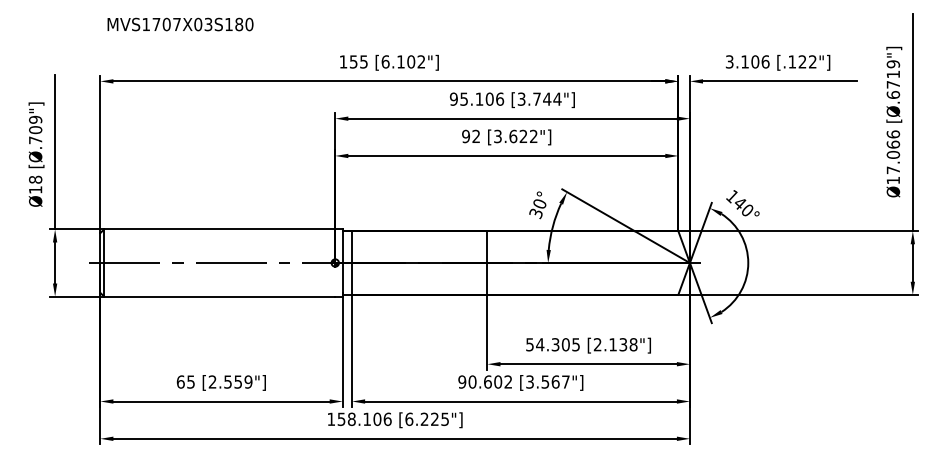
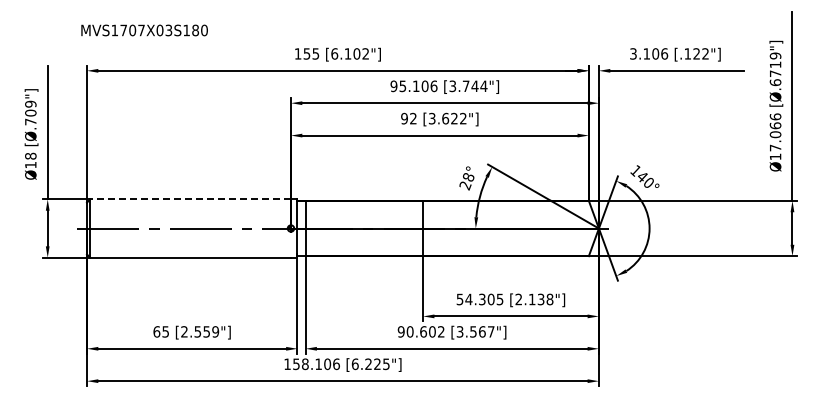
text: (180, 24) -> (144, 30), moved
text: (537, 208) -> (466, 181), 30° -> 28°
line: (219, 229) -> (190, 199), solid -> dashed

